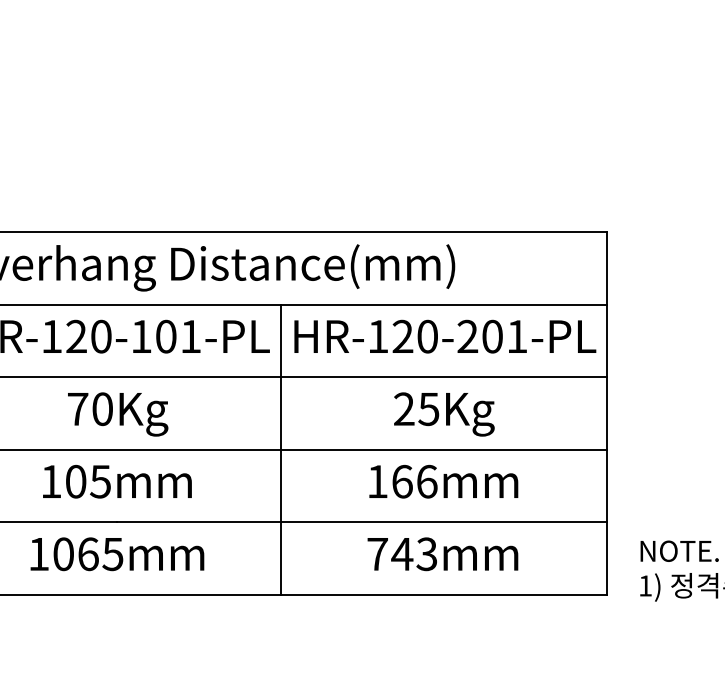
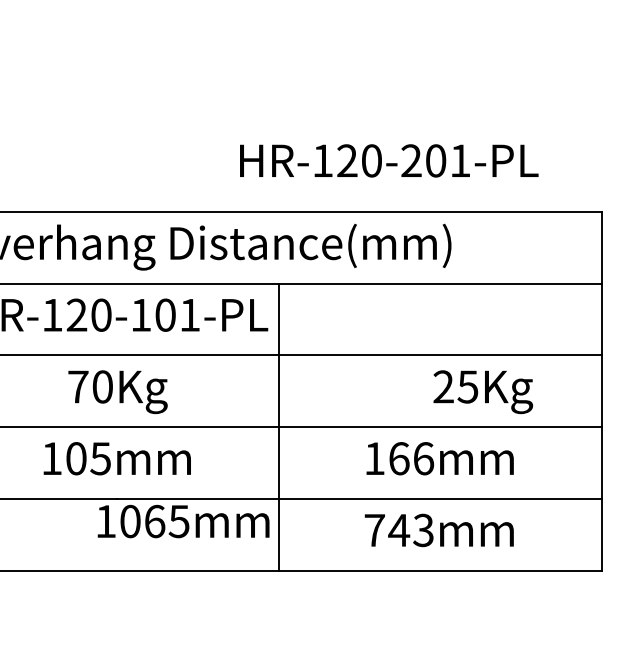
text: (445, 336) -> (389, 160), moved
text: (444, 414) -> (483, 392), moved
text: (117, 554) -> (183, 521), moved

